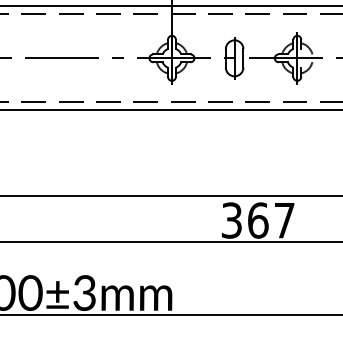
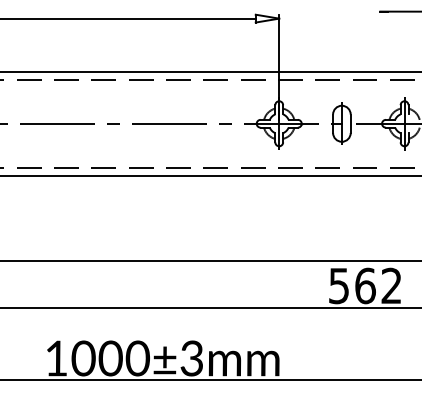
text: (258, 220) -> (365, 285), 367 -> 562

